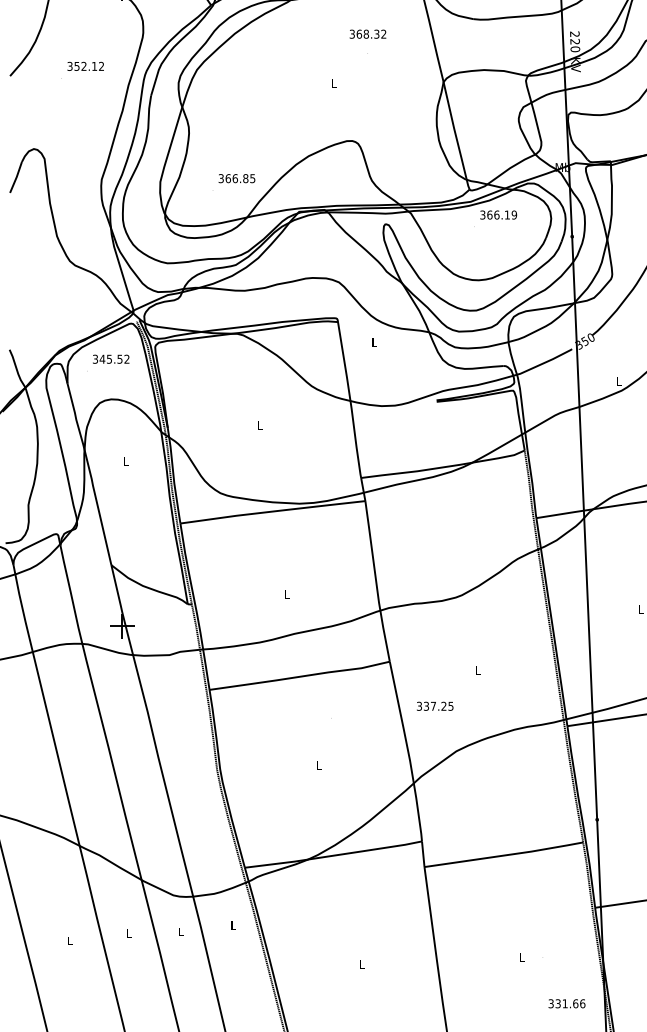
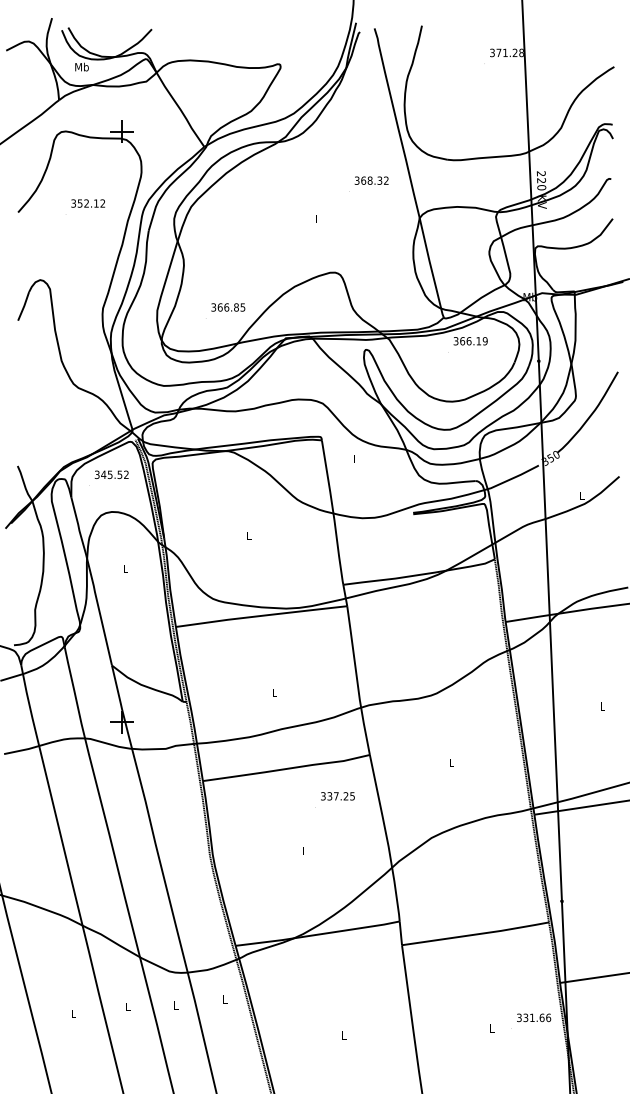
text: (367, 33) -> (371, 180), moved
text: (434, 706) -> (337, 796), moved
text: (567, 1003) -> (534, 1017), moved

